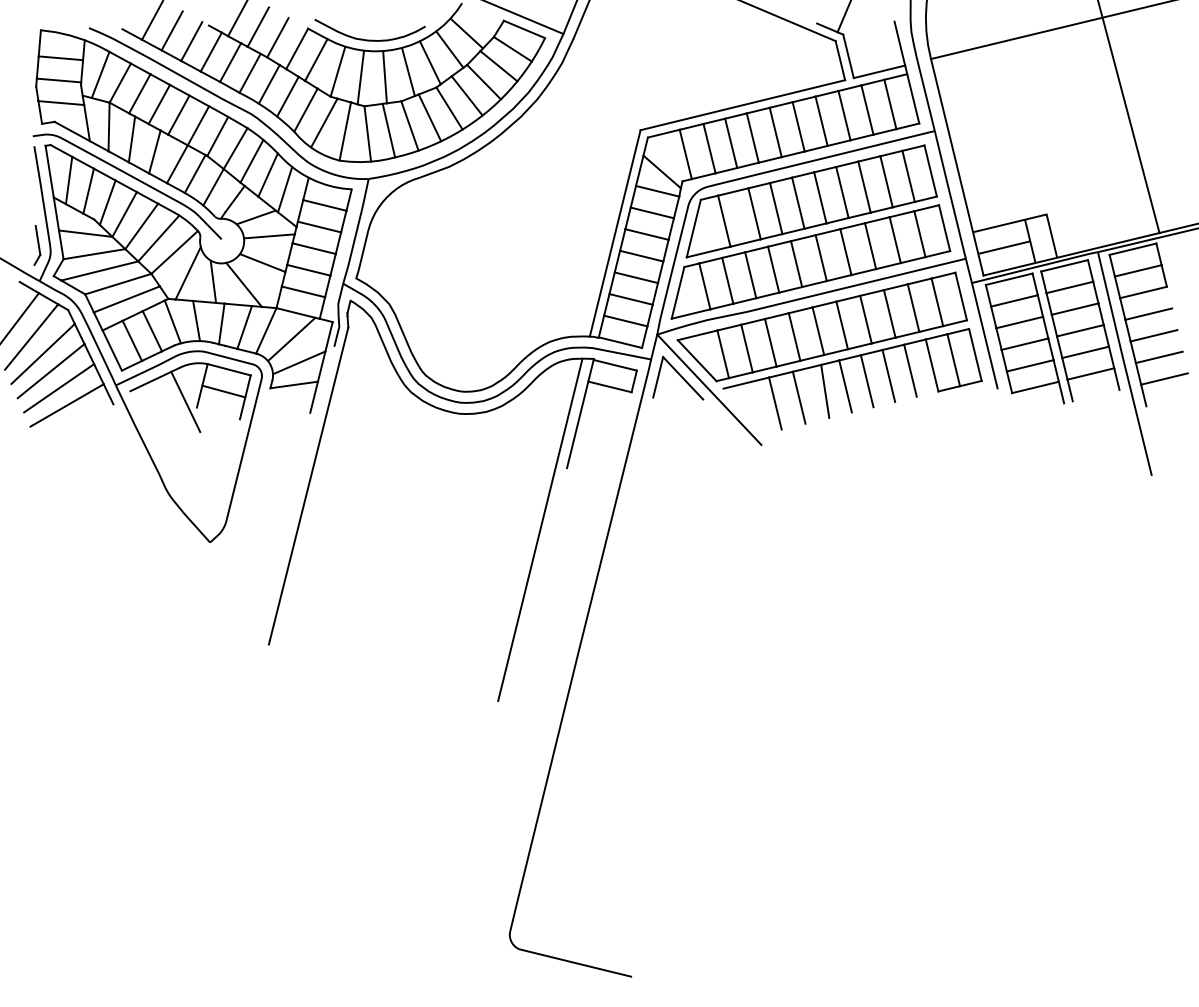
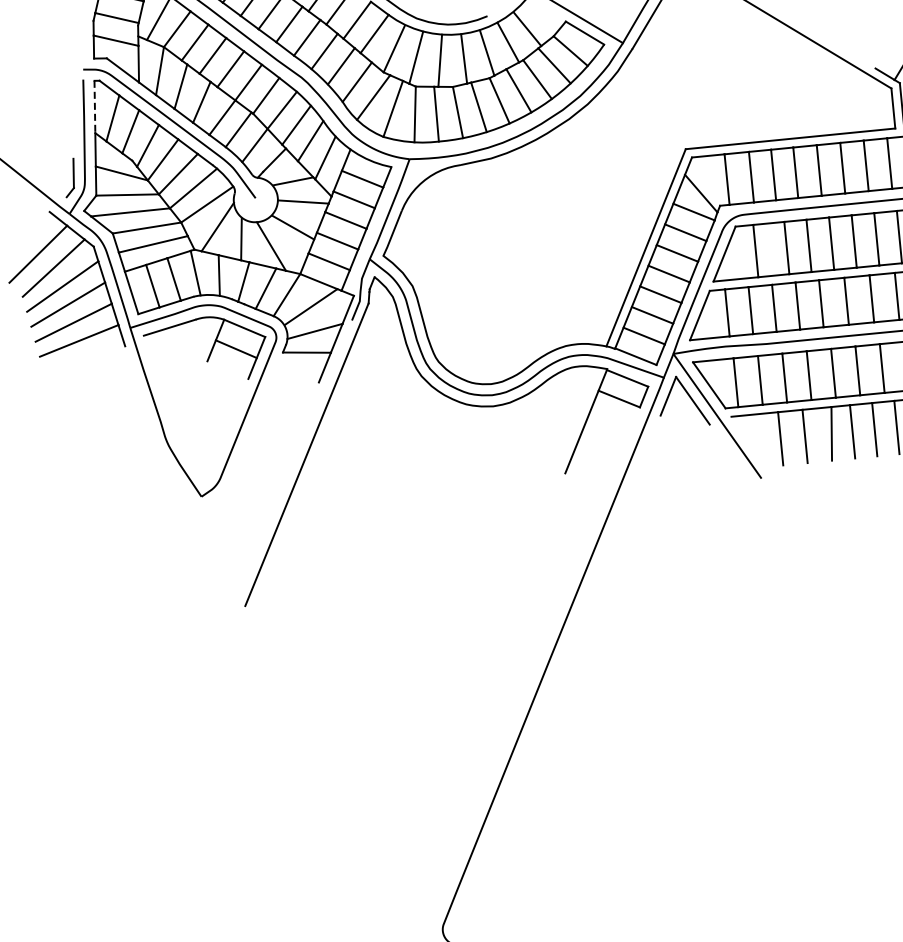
line: (49, 172) -> (94, 107), solid -> dashed
line: (185, 401) -> (196, 353), removed
line: (540, 529) -> (530, 530), removed

